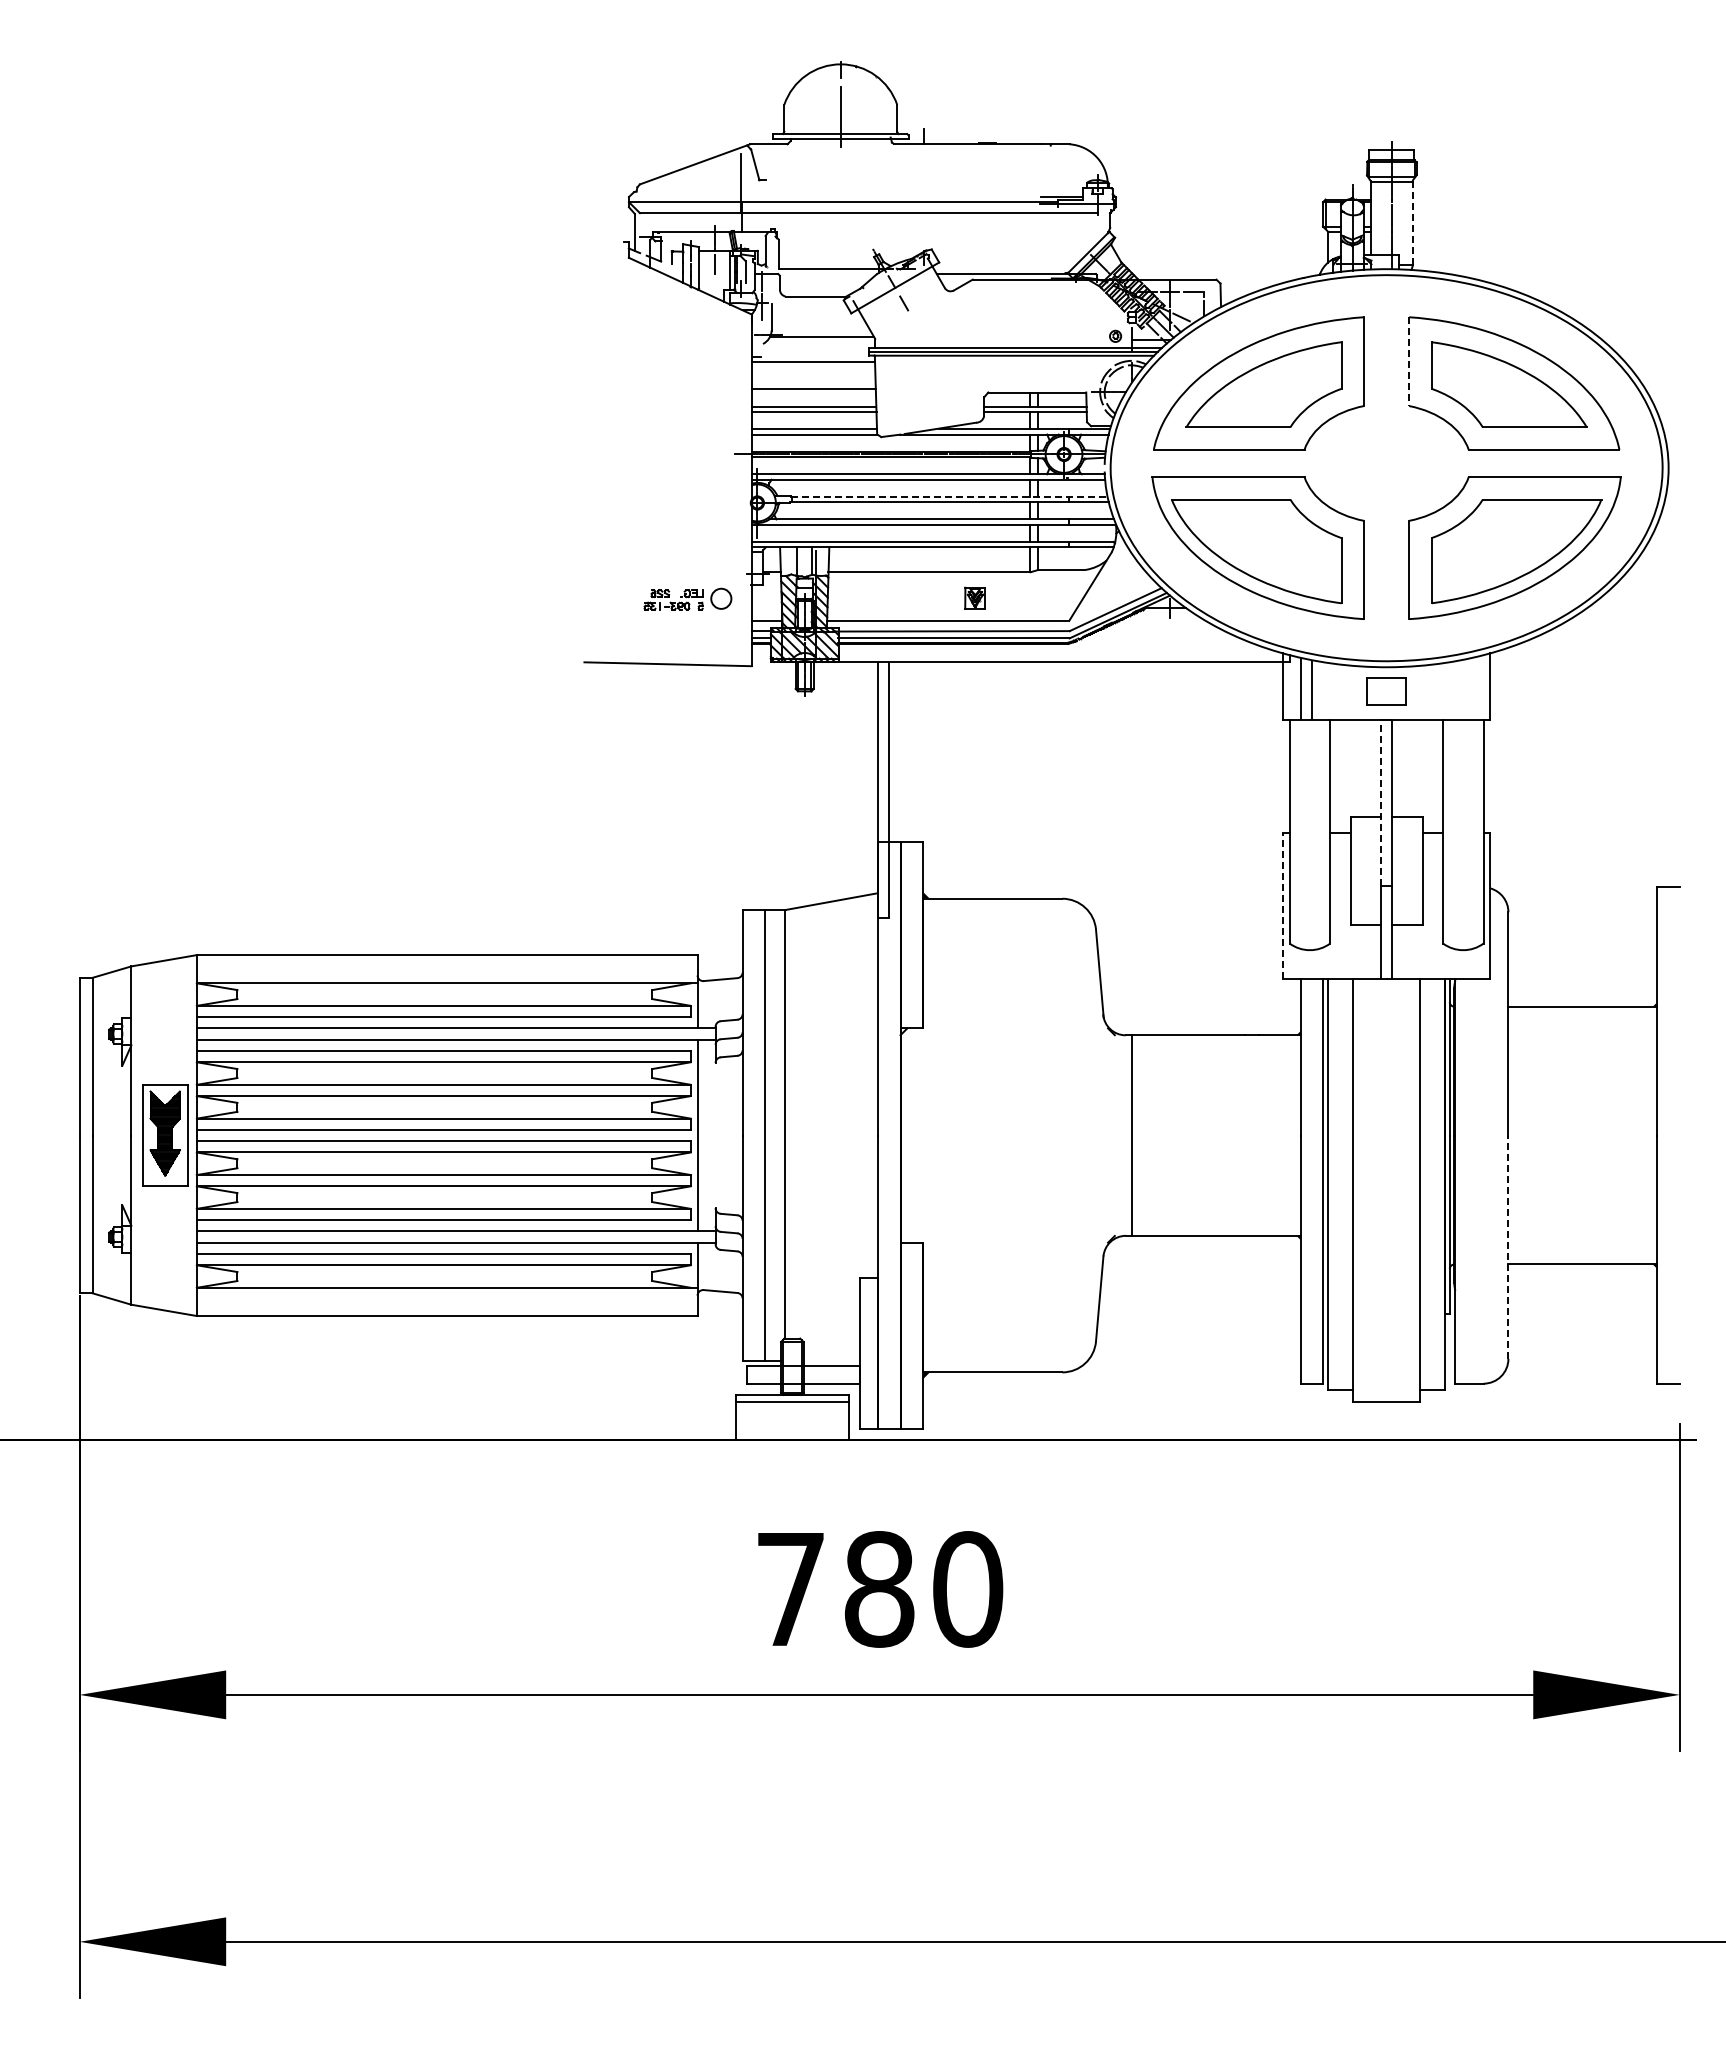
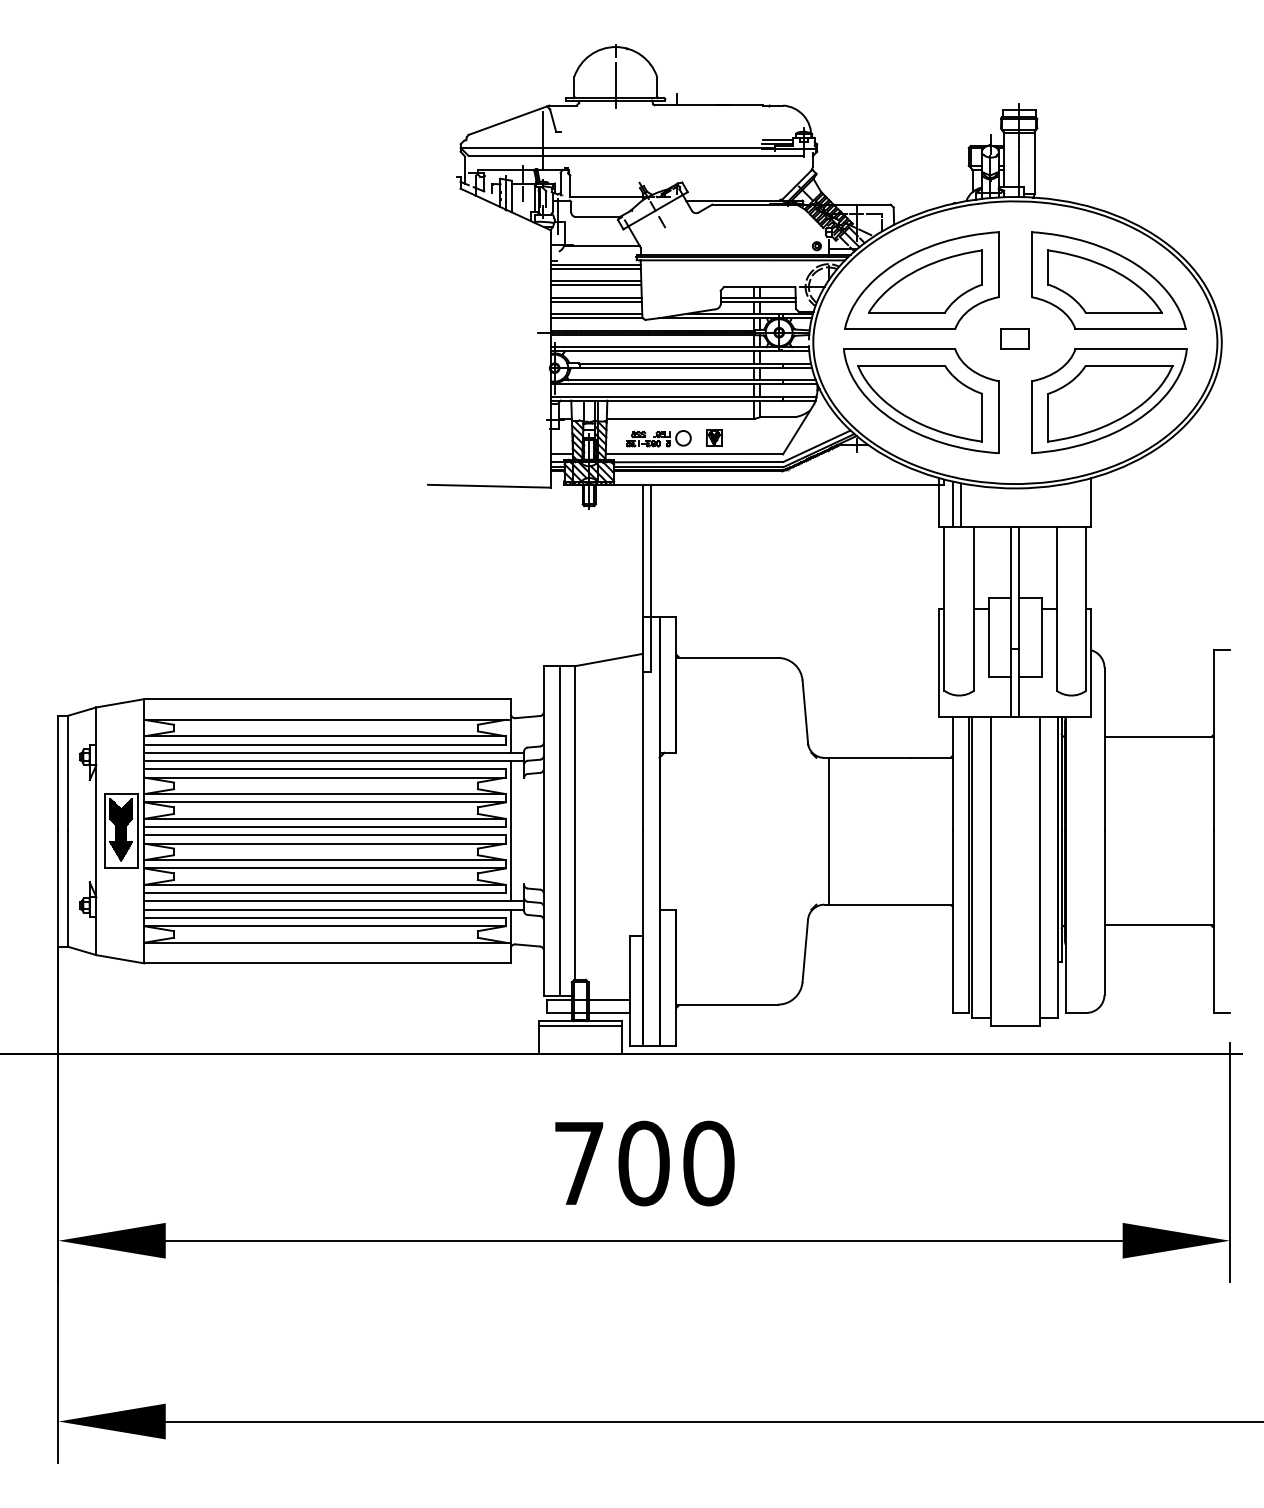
line: (1062, 191) -> (778, 140), added
line: (1412, 222) -> (1034, 162), dashed -> solid
line: (1409, 362) -> (1032, 265), dashed -> solid
line: (813, 366) -> (595, 268), added
line: (813, 384) -> (595, 281), added
line: (949, 496) -> (695, 363), dashed -> solid
part: (687, 598) -> (658, 438), moved
part: (1386, 691) -> (1015, 339), moved
line: (1380, 803) -> (1010, 588), dashed -> solid
line: (1282, 905) -> (939, 662), dashed -> solid
line: (1508, 1247) -> (1104, 913), dashed -> solid
text: (879, 1589) -> (644, 1163), 780 -> 700

